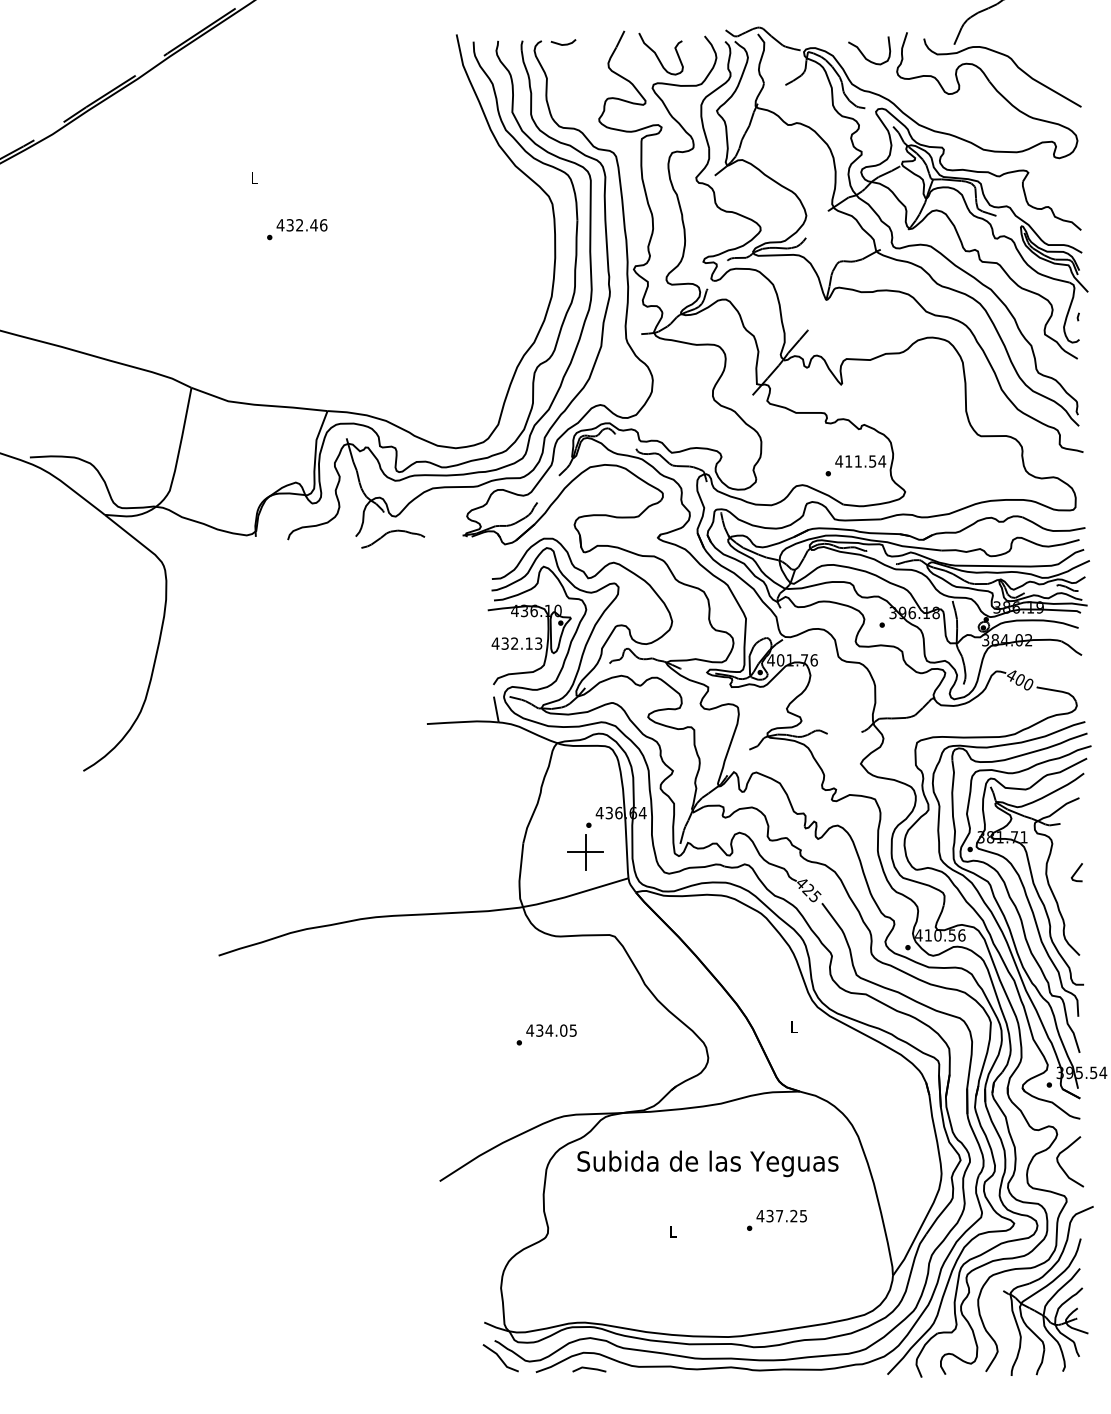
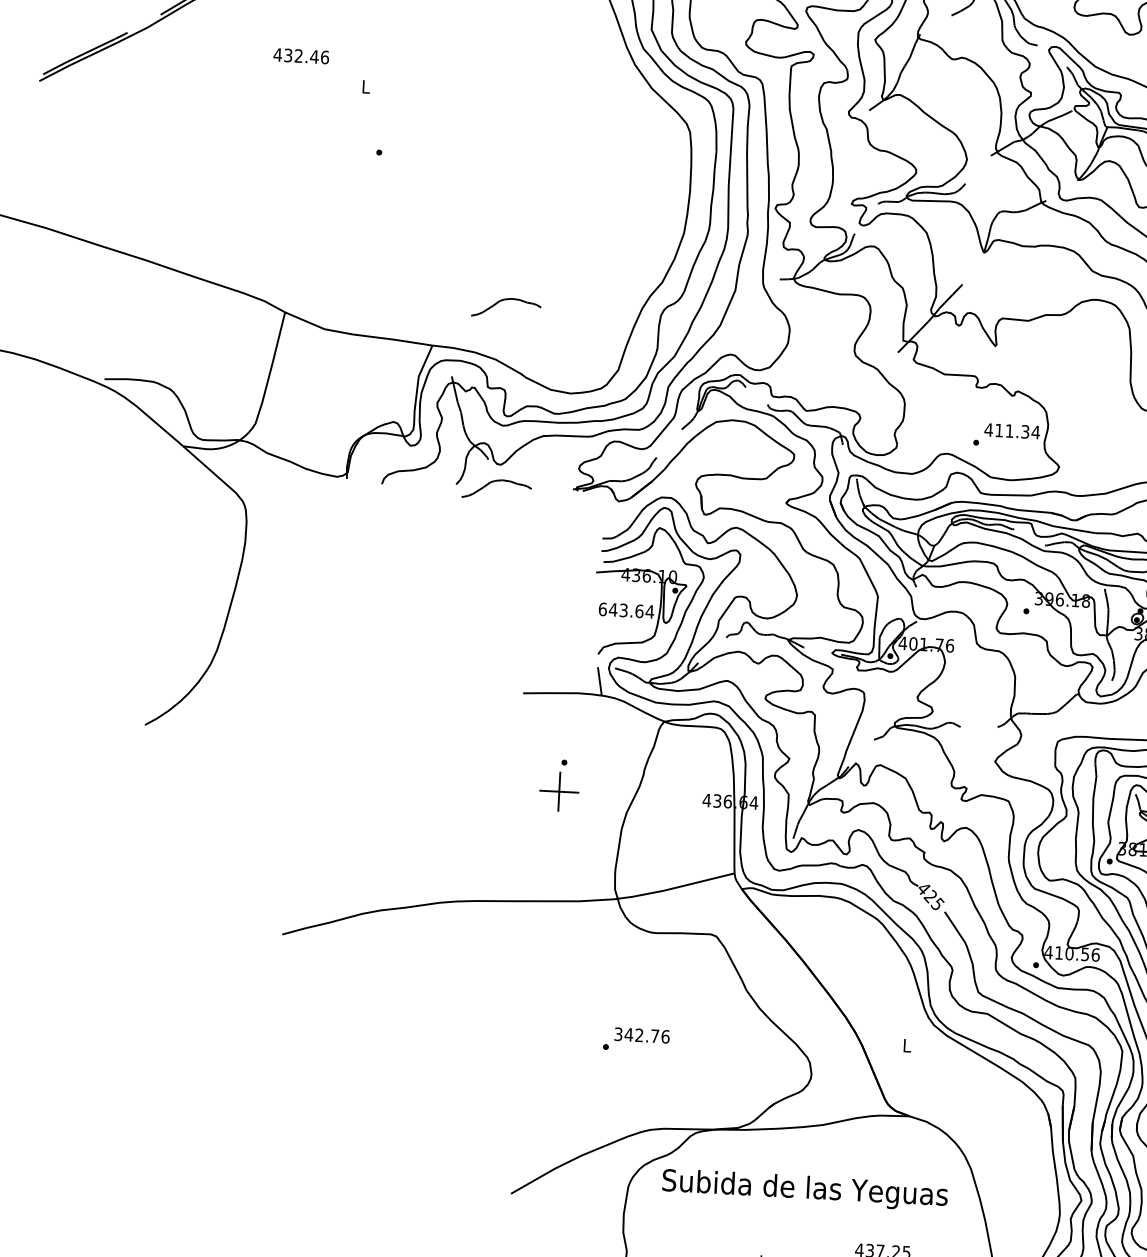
text: (301, 225) -> (300, 56), moved
part: (393, 372) -> (506, 307), added
text: (872, 460) -> (1025, 430), 411.54 -> 411.34
text: (516, 643) -> (625, 610), 432.13 -> 643.64
part: (585, 846) -> (559, 785), moved
text: (551, 1030) -> (641, 1035), 434.05 -> 342.76

